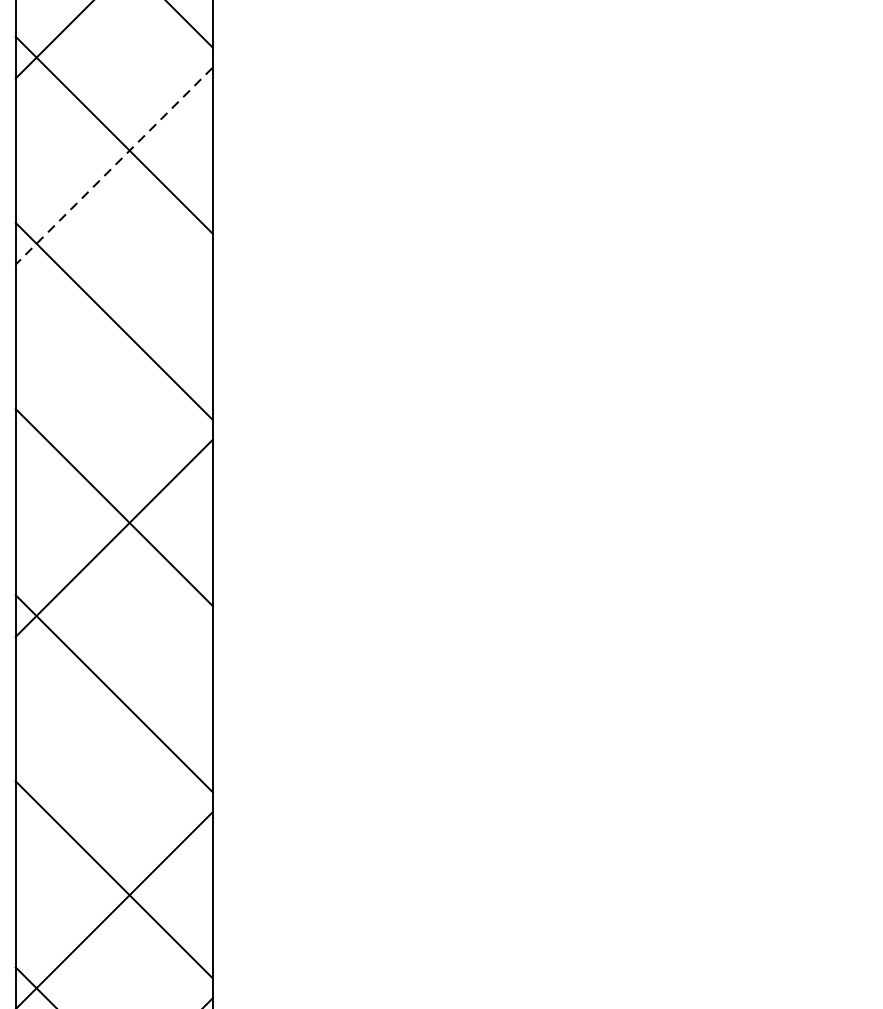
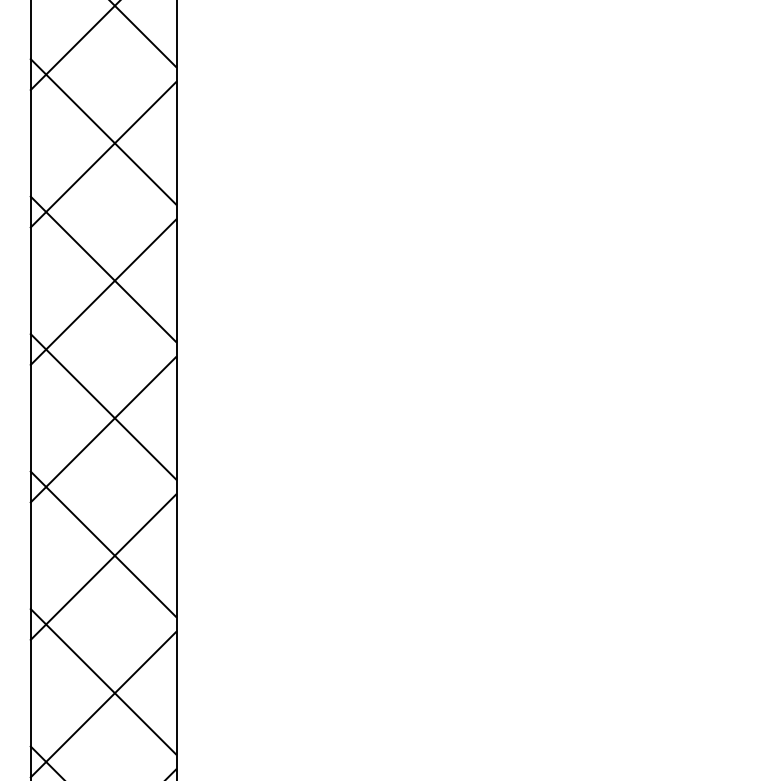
line: (114, 165) -> (103, 154), dashed -> solid
line: (114, 351) -> (103, 291), added
line: (114, 723) -> (103, 566), added

